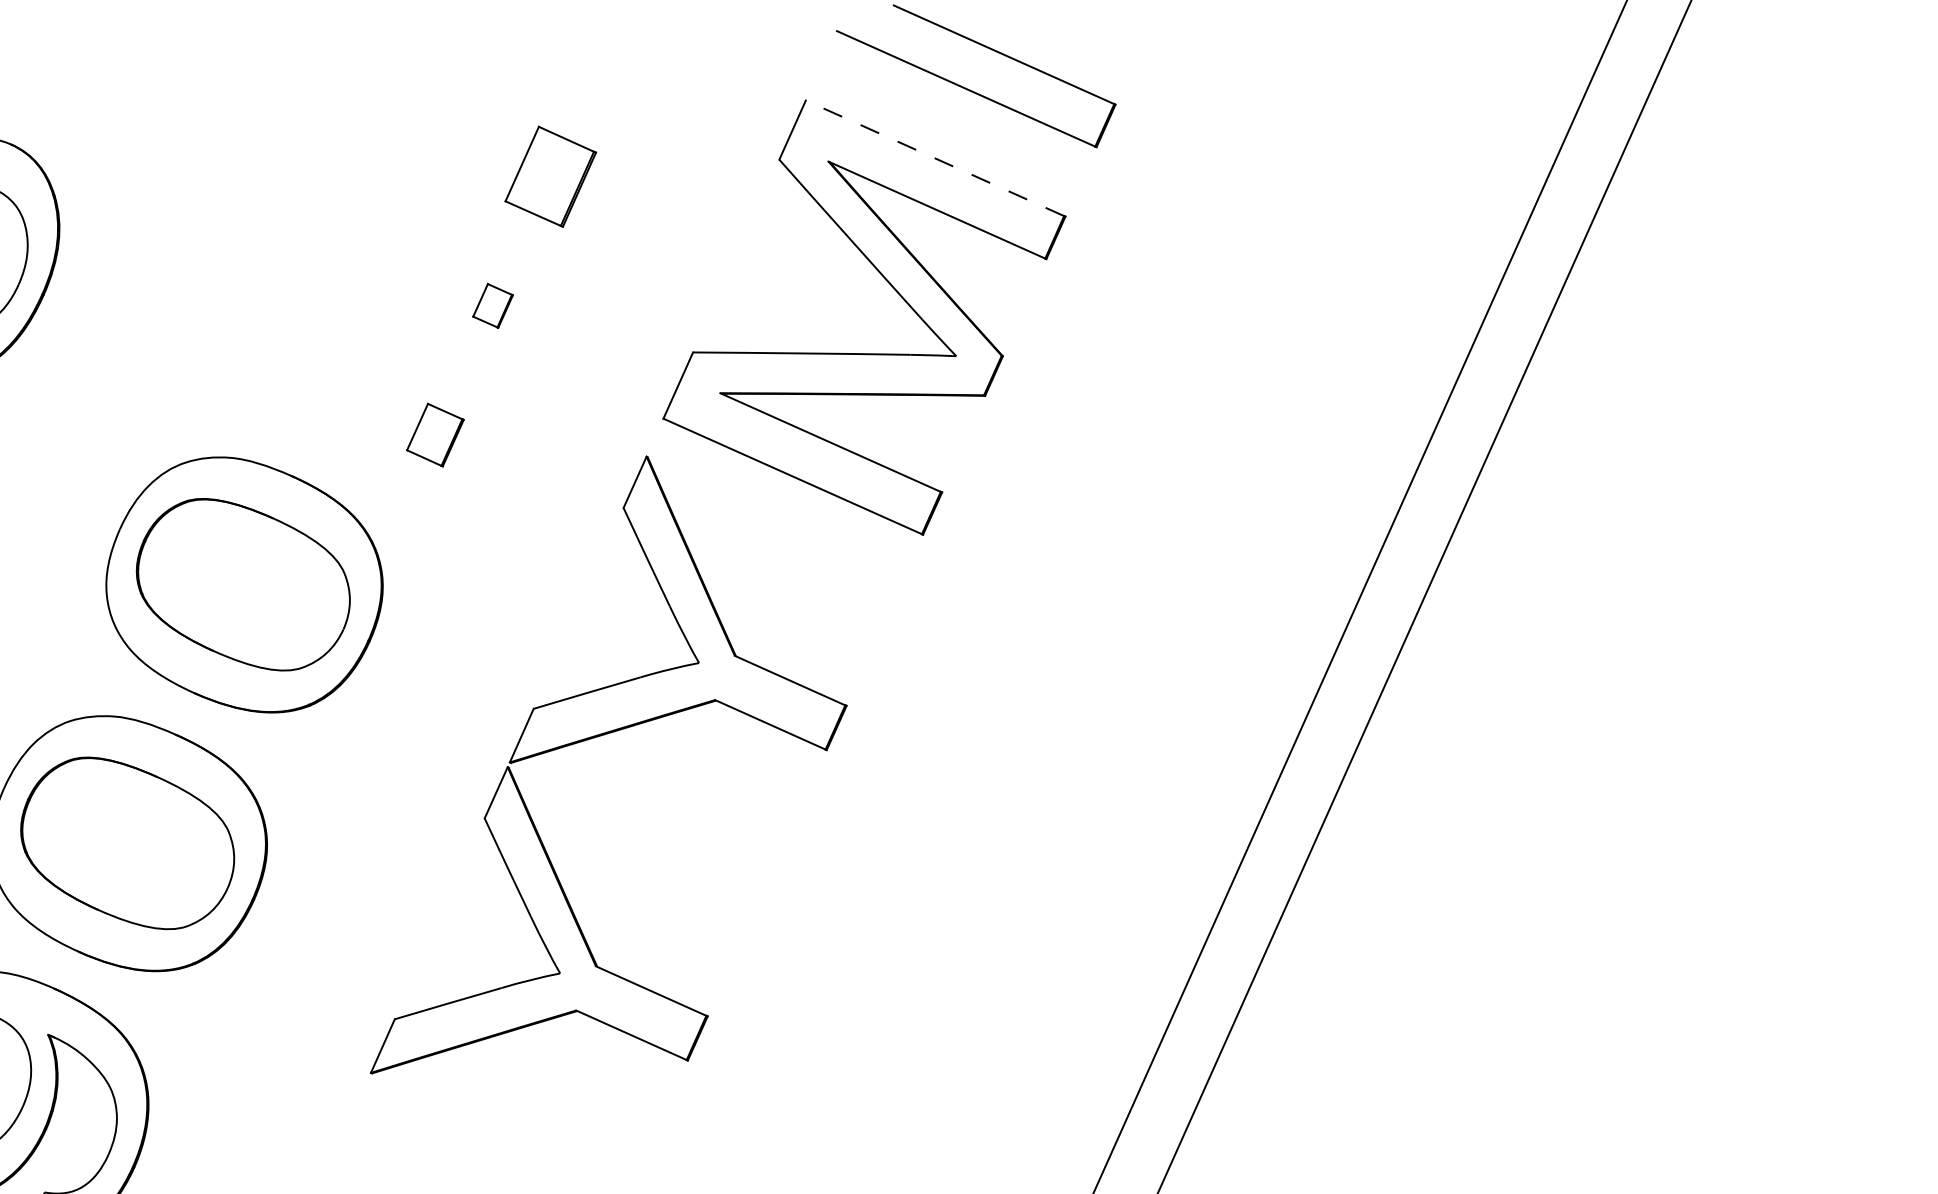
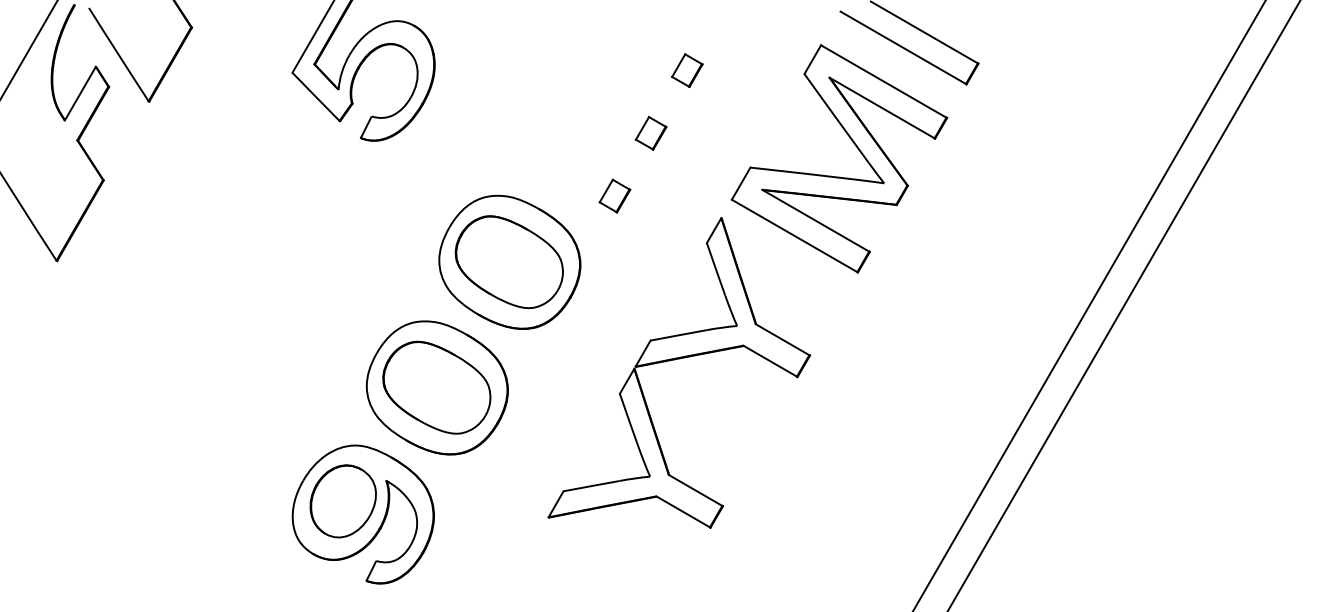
line: (934, 158) -> (883, 81), dashed -> solid
part: (551, 176) -> (687, 70), size x0.62
part: (491, 306) -> (650, 133), size x1.43

